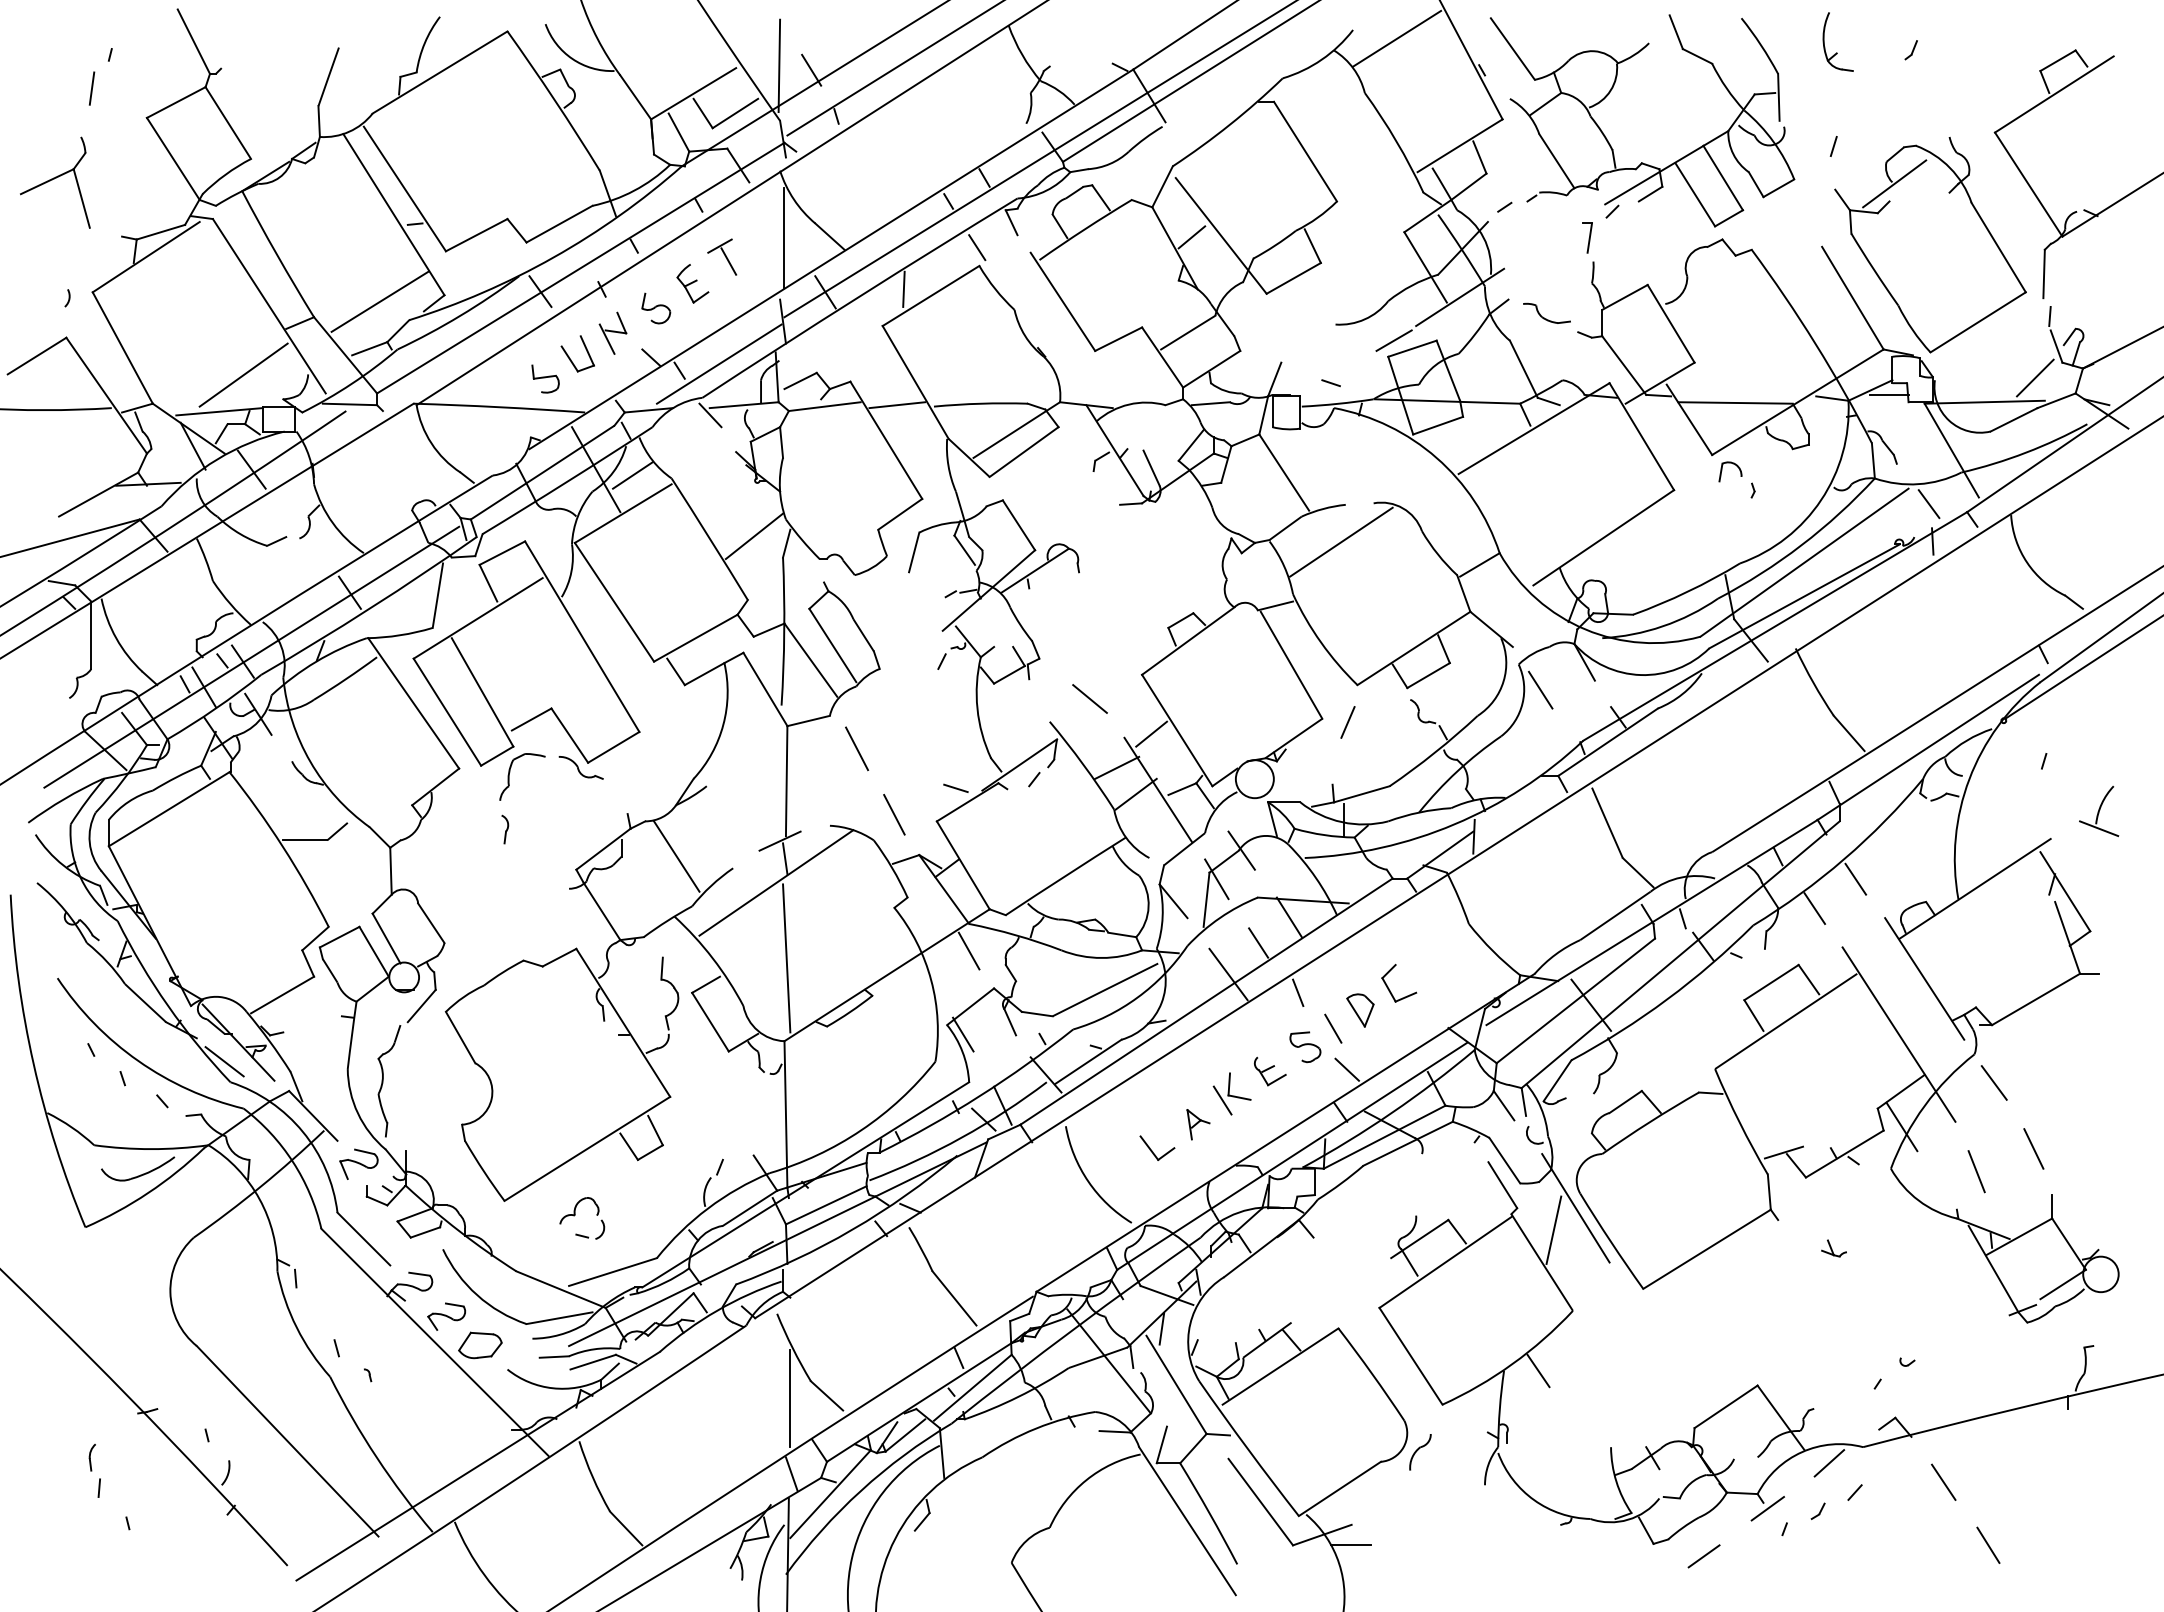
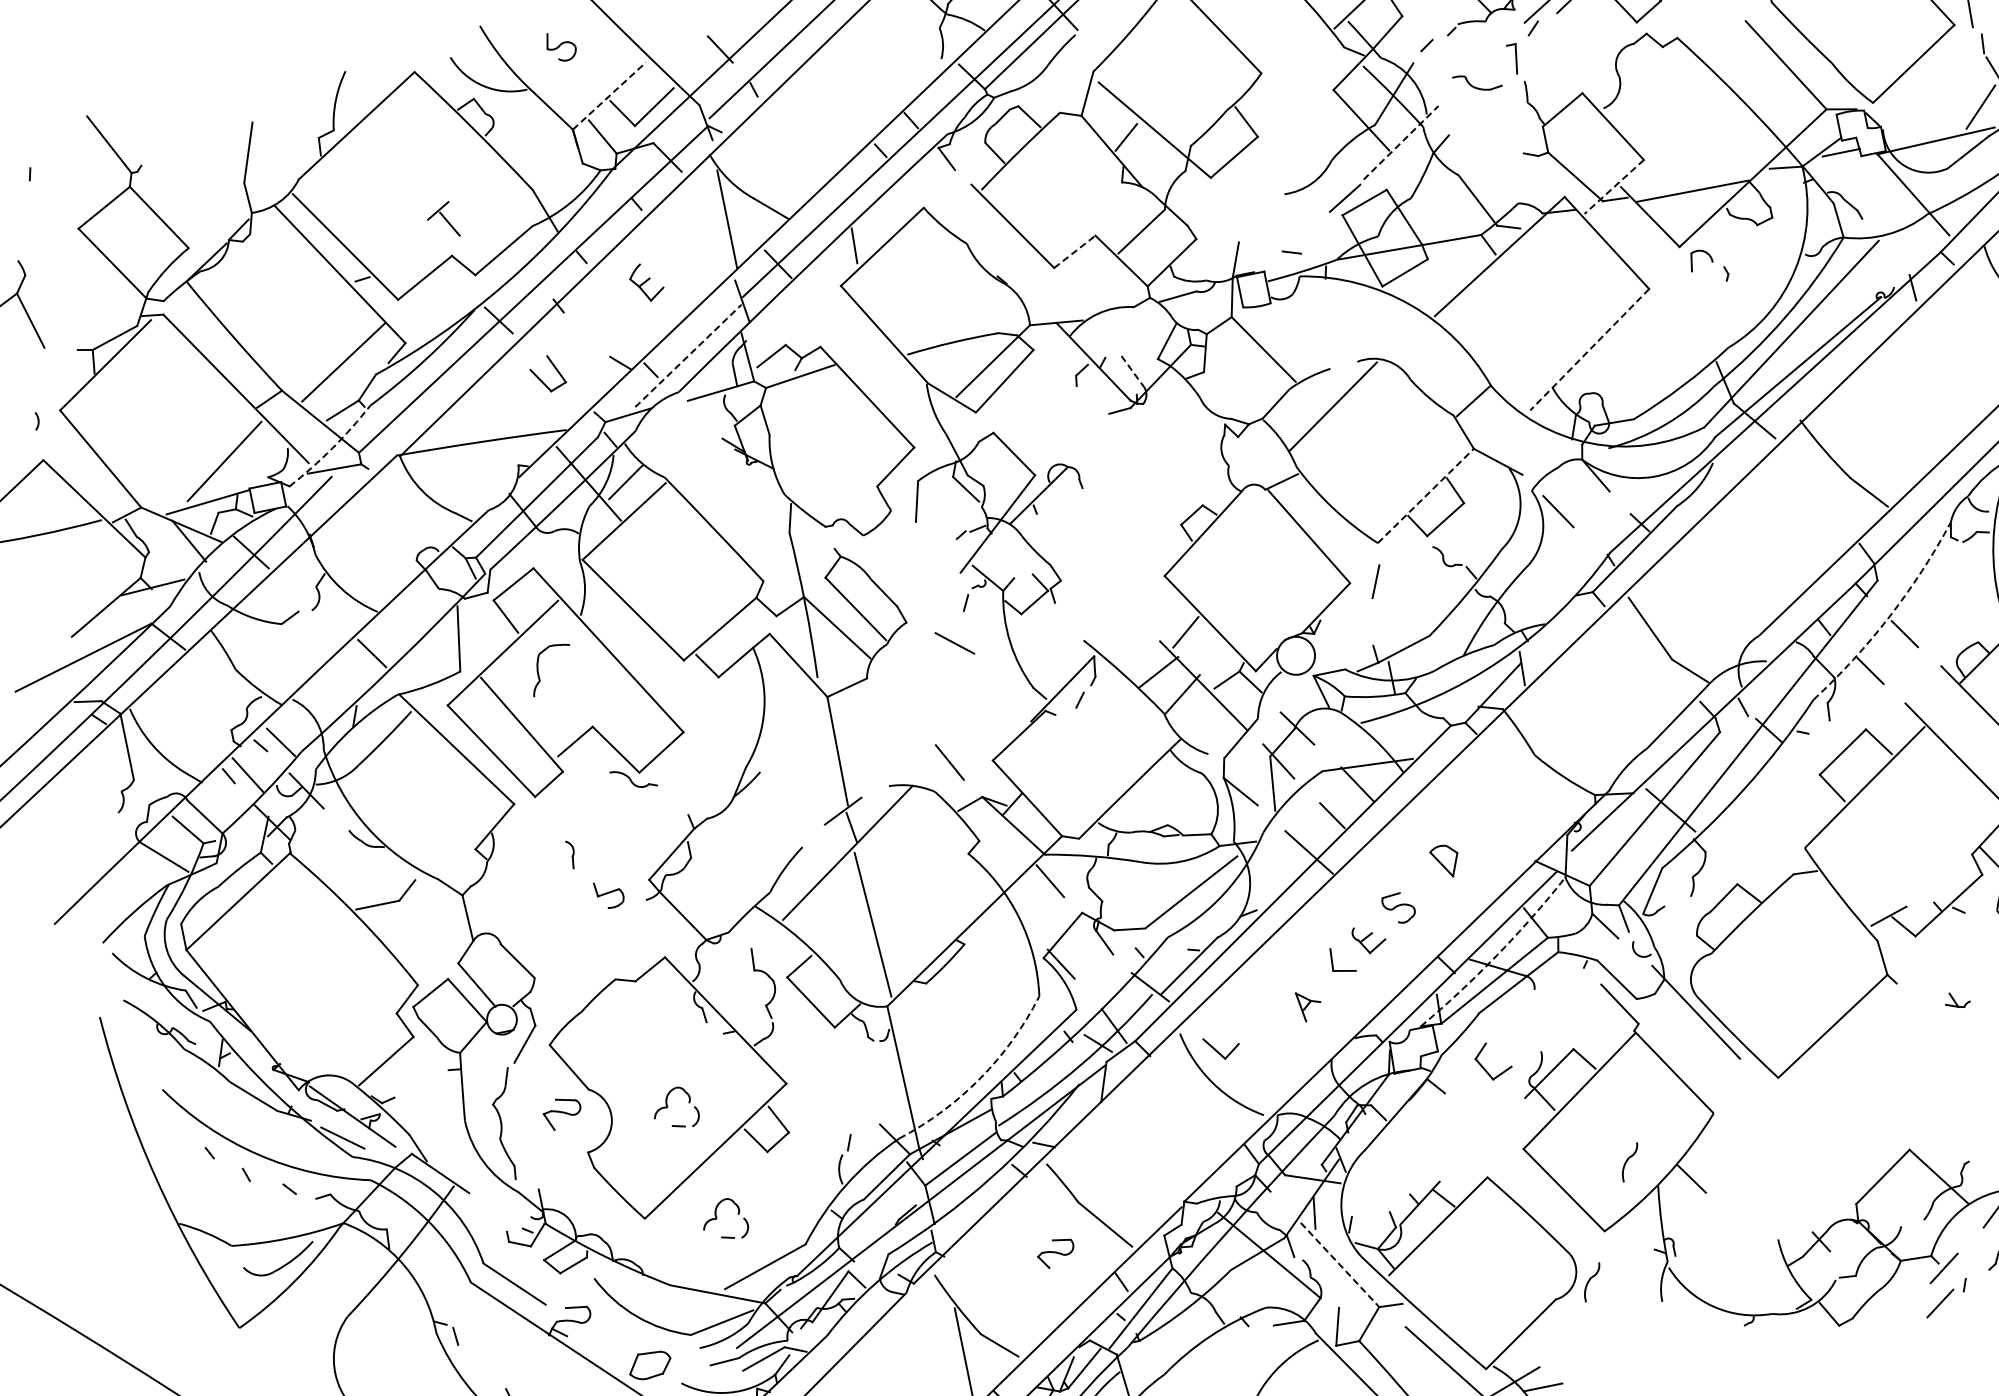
line: (779, 65) -> (687, 51), removed
line: (91, 88) -> (18, 210), removed
line: (693, 93) -> (609, 95), solid -> dashed
line: (977, 247) -> (918, 190), removed
part: (722, 256) -> (442, 220), moved
line: (1460, 297) -> (1401, 142), solid -> dashed
part: (656, 308) -> (561, 46), moved
part: (1546, 312) -> (1476, 81), moved
part: (612, 332) -> (577, 346), removed
line: (1119, 339) -> (1075, 251), solid -> dashed
line: (719, 364) -> (688, 356), solid -> dashed
part: (545, 378) -> (609, 893), moved
arc: (351, 383) -> (331, 448), solid -> dashed
line: (1659, 383) -> (1613, 187), solid -> dashed
line: (897, 405) -> (871, 360), removed
line: (710, 415) -> (690, 407), removed
line: (1151, 468) -> (1132, 371), solid -> dashed
line: (1928, 504) -> (1901, 252), removed
line: (754, 536) -> (757, 517), removed
line: (1603, 537) -> (1589, 349), solid -> dashed
line: (1414, 648) -> (1426, 495), solid -> dashed
line: (251, 656) -> (288, 735), removed
line: (1089, 698) -> (954, 643), moved
line: (857, 748) -> (900, 704), removed
part: (510, 772) -> (538, 667), moved
line: (955, 788) -> (1004, 724), removed
line: (676, 856) -> (744, 846), removed
arc: (1844, 859) -> (1889, 616), solid -> dashed
part: (1389, 988) -> (1484, 1067), moved
line: (1298, 992) -> (1381, 856), removed
line: (1333, 1028) -> (1422, 884), removed
line: (1346, 1069) -> (1443, 922), removed
part: (549, 1096) -> (668, 1107), added
line: (1222, 1100) -> (1328, 977), removed
arc: (1391, 1112) -> (1496, 955), solid -> dashed
arc: (861, 1130) -> (980, 1078), solid -> dashed
part: (1157, 1147) -> (1222, 1046), moved
part: (358, 1163) -> (562, 1112), moved
line: (1553, 1229) -> (1678, 1037), removed
part: (446, 1316) -> (1055, 1253), moved
part: (1481, 1342) -> (1630, 1162), added
line: (1176, 1384) -> (1339, 1264), solid -> dashed
line: (1703, 1556) -> (1939, 1303), moved

